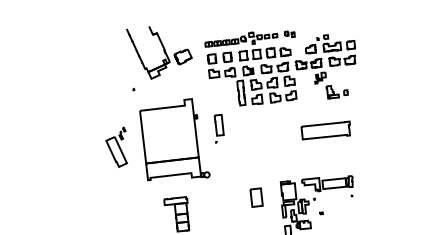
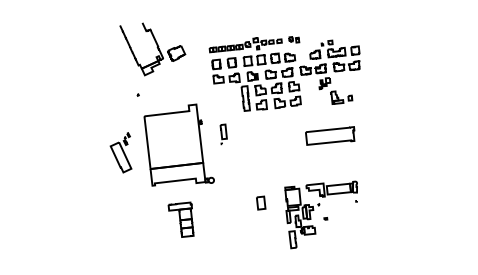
part: (159, 53) -> (152, 49), moved
part: (219, 129) -> (223, 134), size x0.7
part: (257, 197) -> (261, 202), size x0.7

